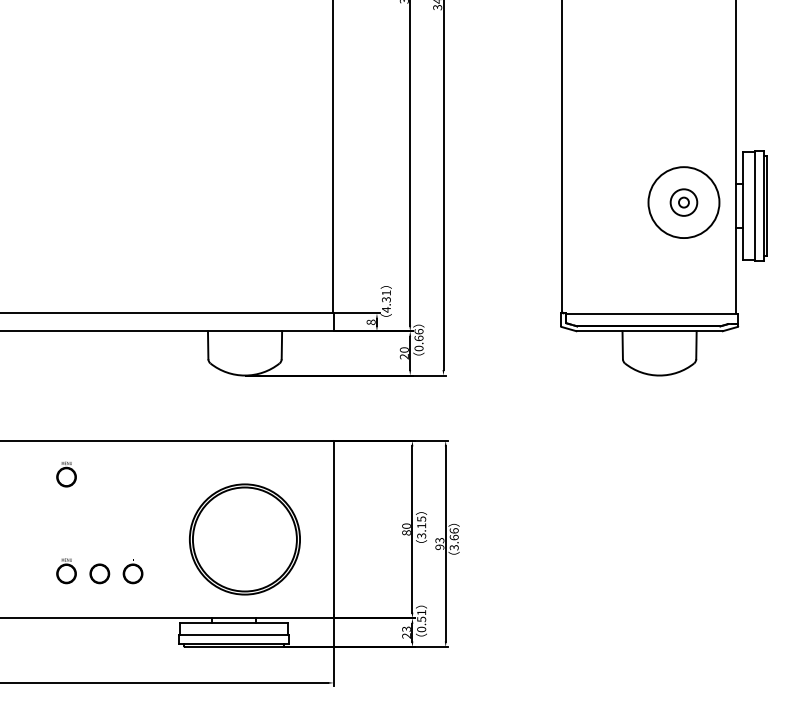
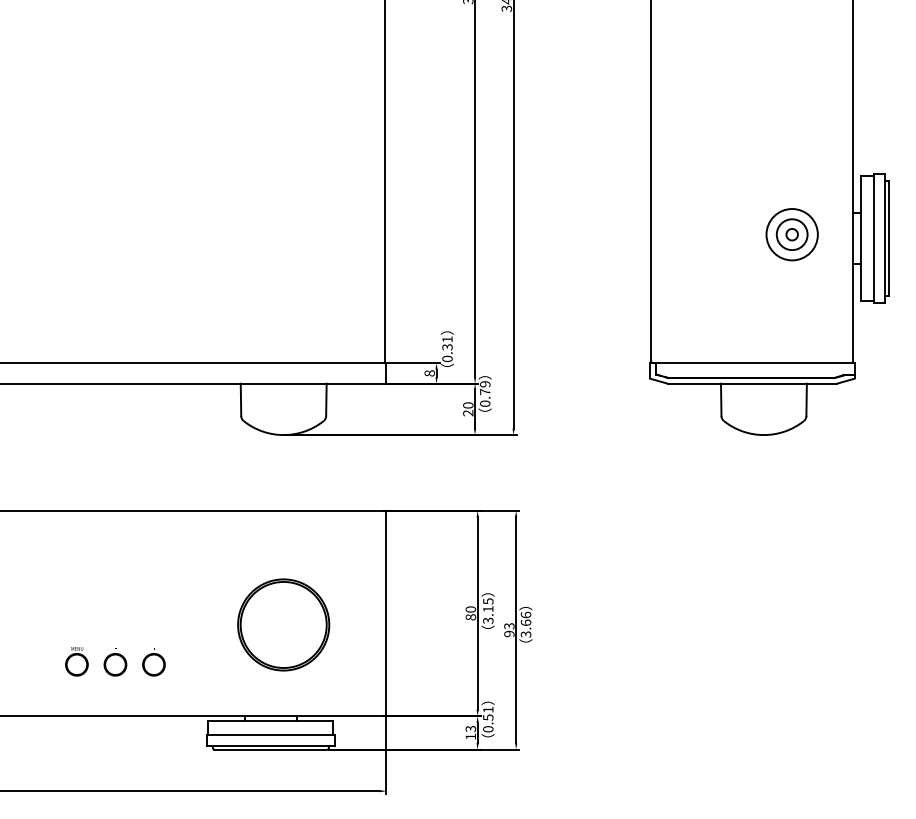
circle: (683, 202) -> (791, 234), size x0.62
text: (386, 309) -> (447, 358), 4.31 -> 0.31
text: (419, 335) -> (485, 388), 66 -> 79
part: (66, 474) -> (76, 549), removed
part: (244, 539) -> (283, 624), size x0.71
text: (406, 635) -> (470, 736), 23 -> 13

